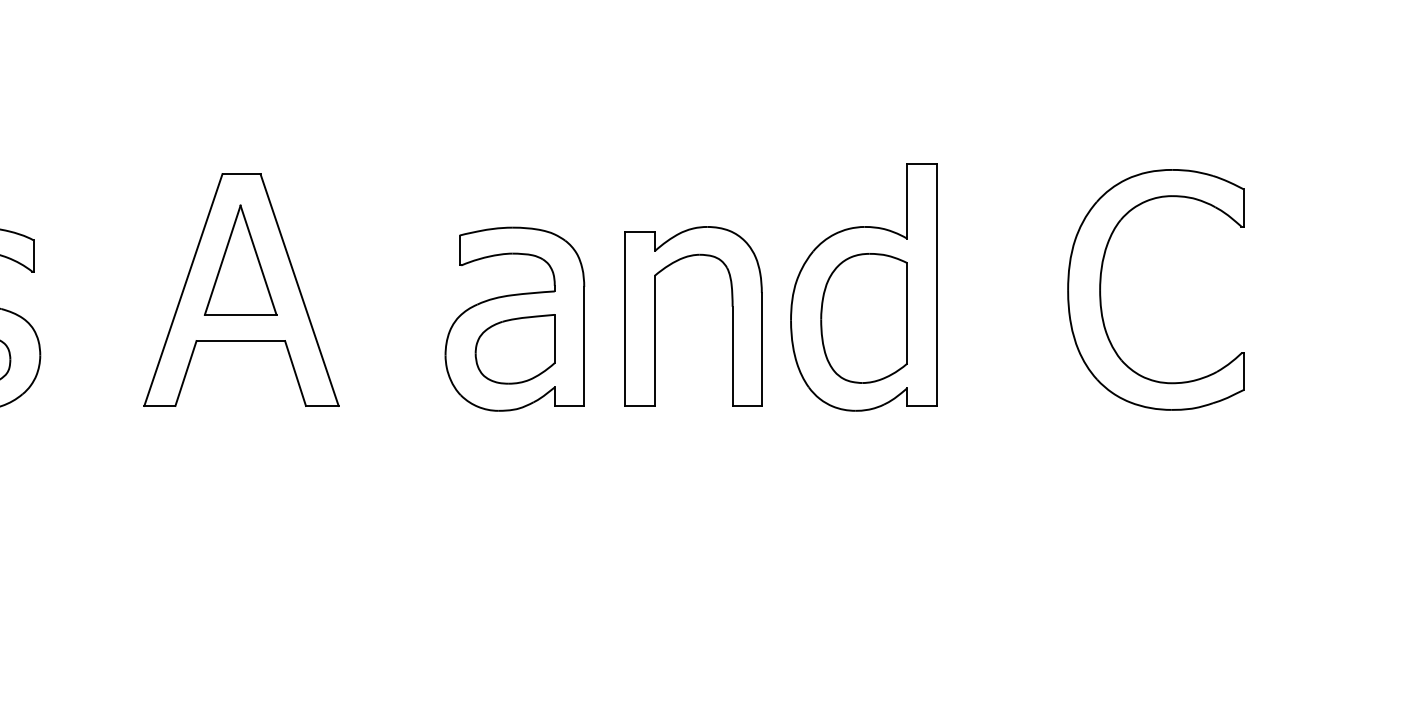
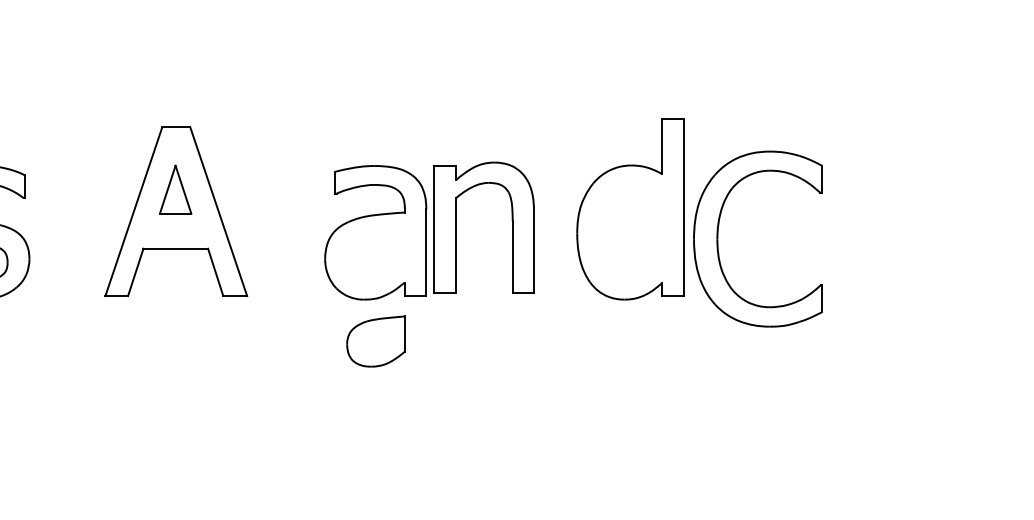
part: (240, 259) -> (175, 189), size x0.6
part: (1101, 287) -> (718, 237), moved
part: (655, 316) -> (456, 227), moved
part: (863, 318) -> (630, 232), removed
part: (514, 349) -> (375, 341), moved

